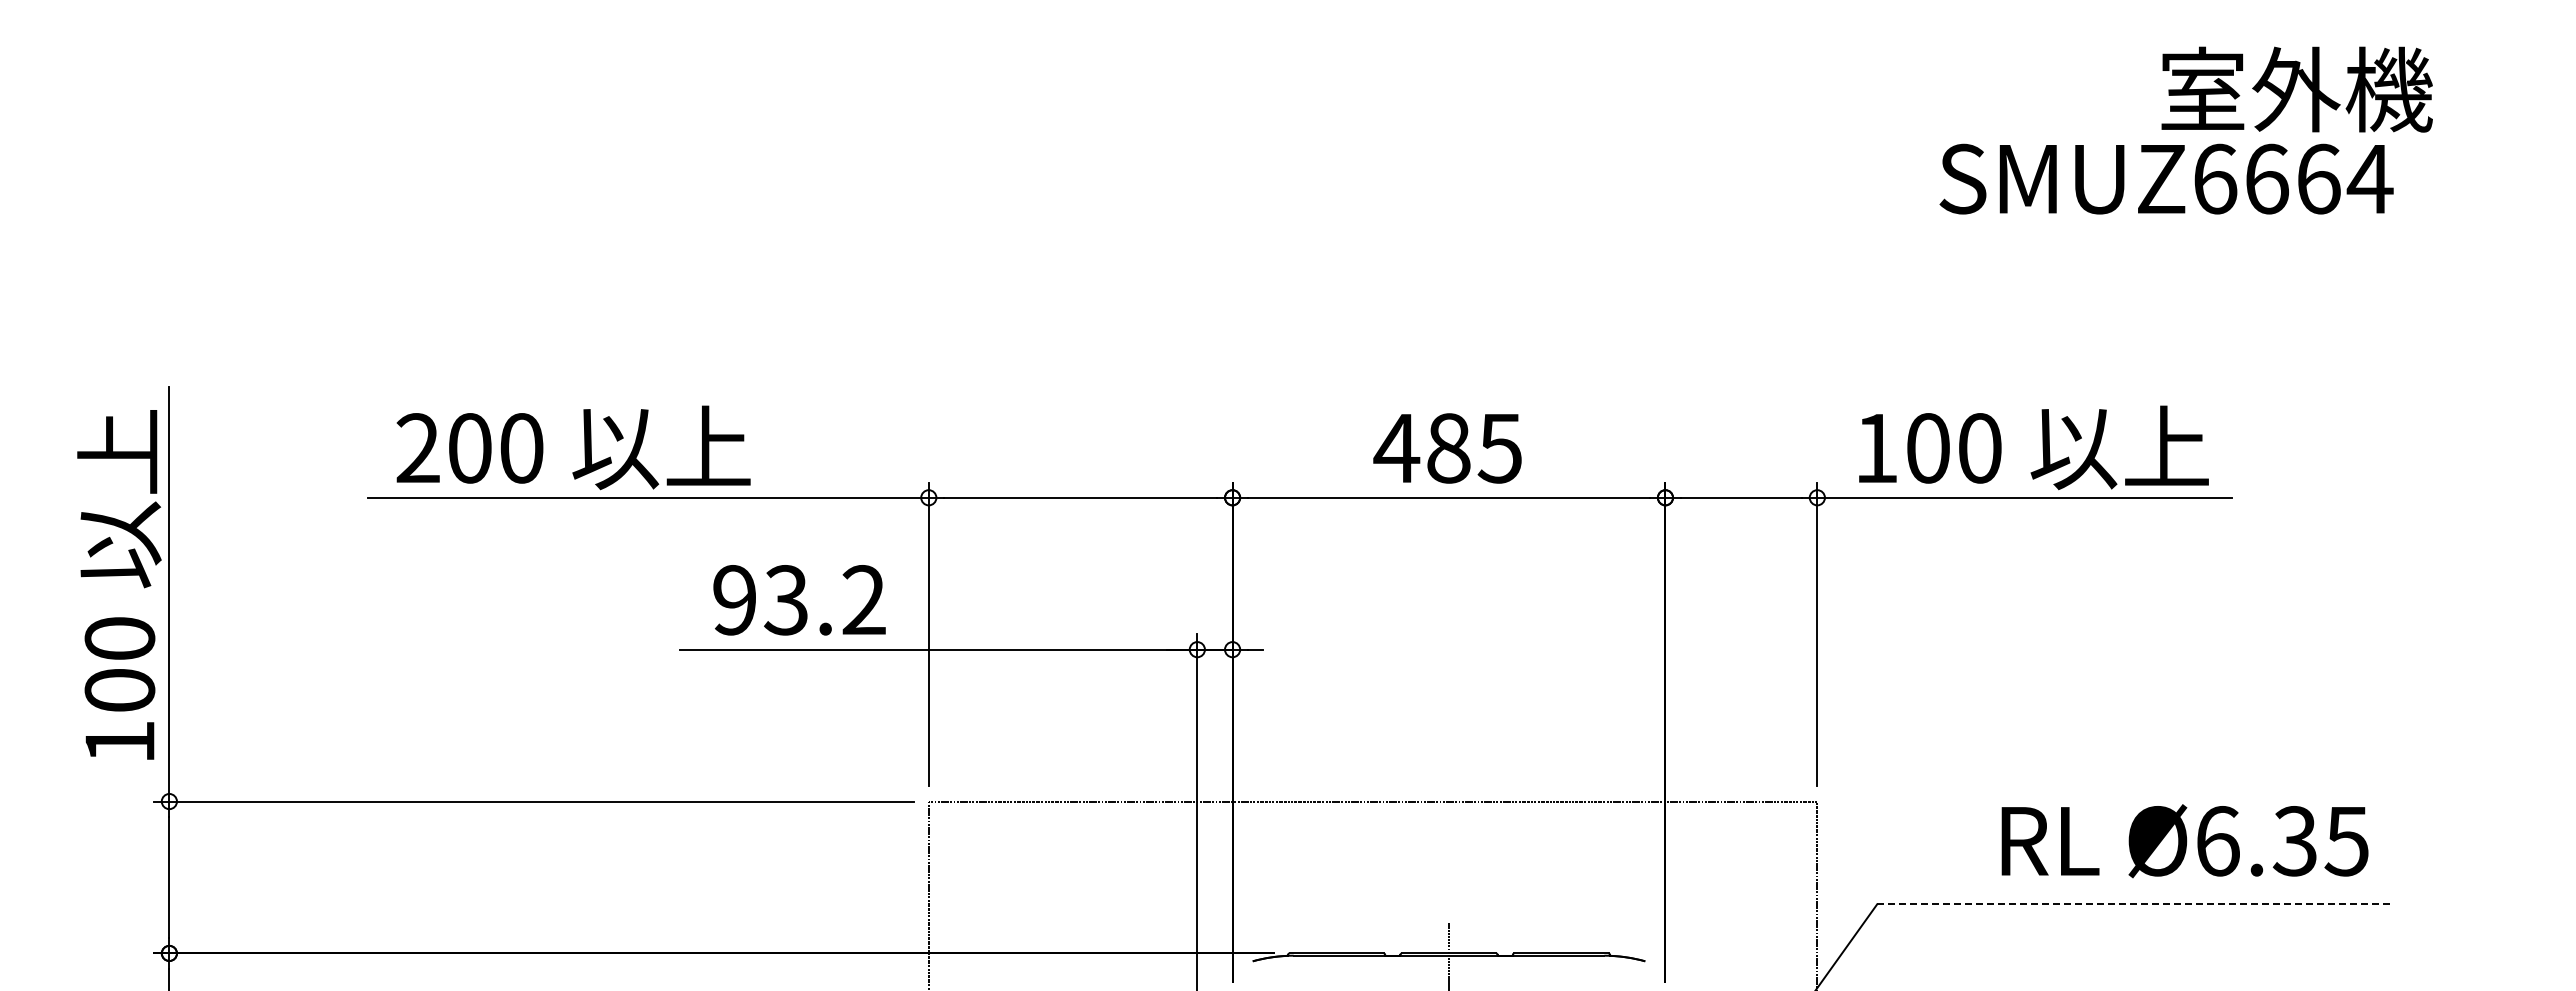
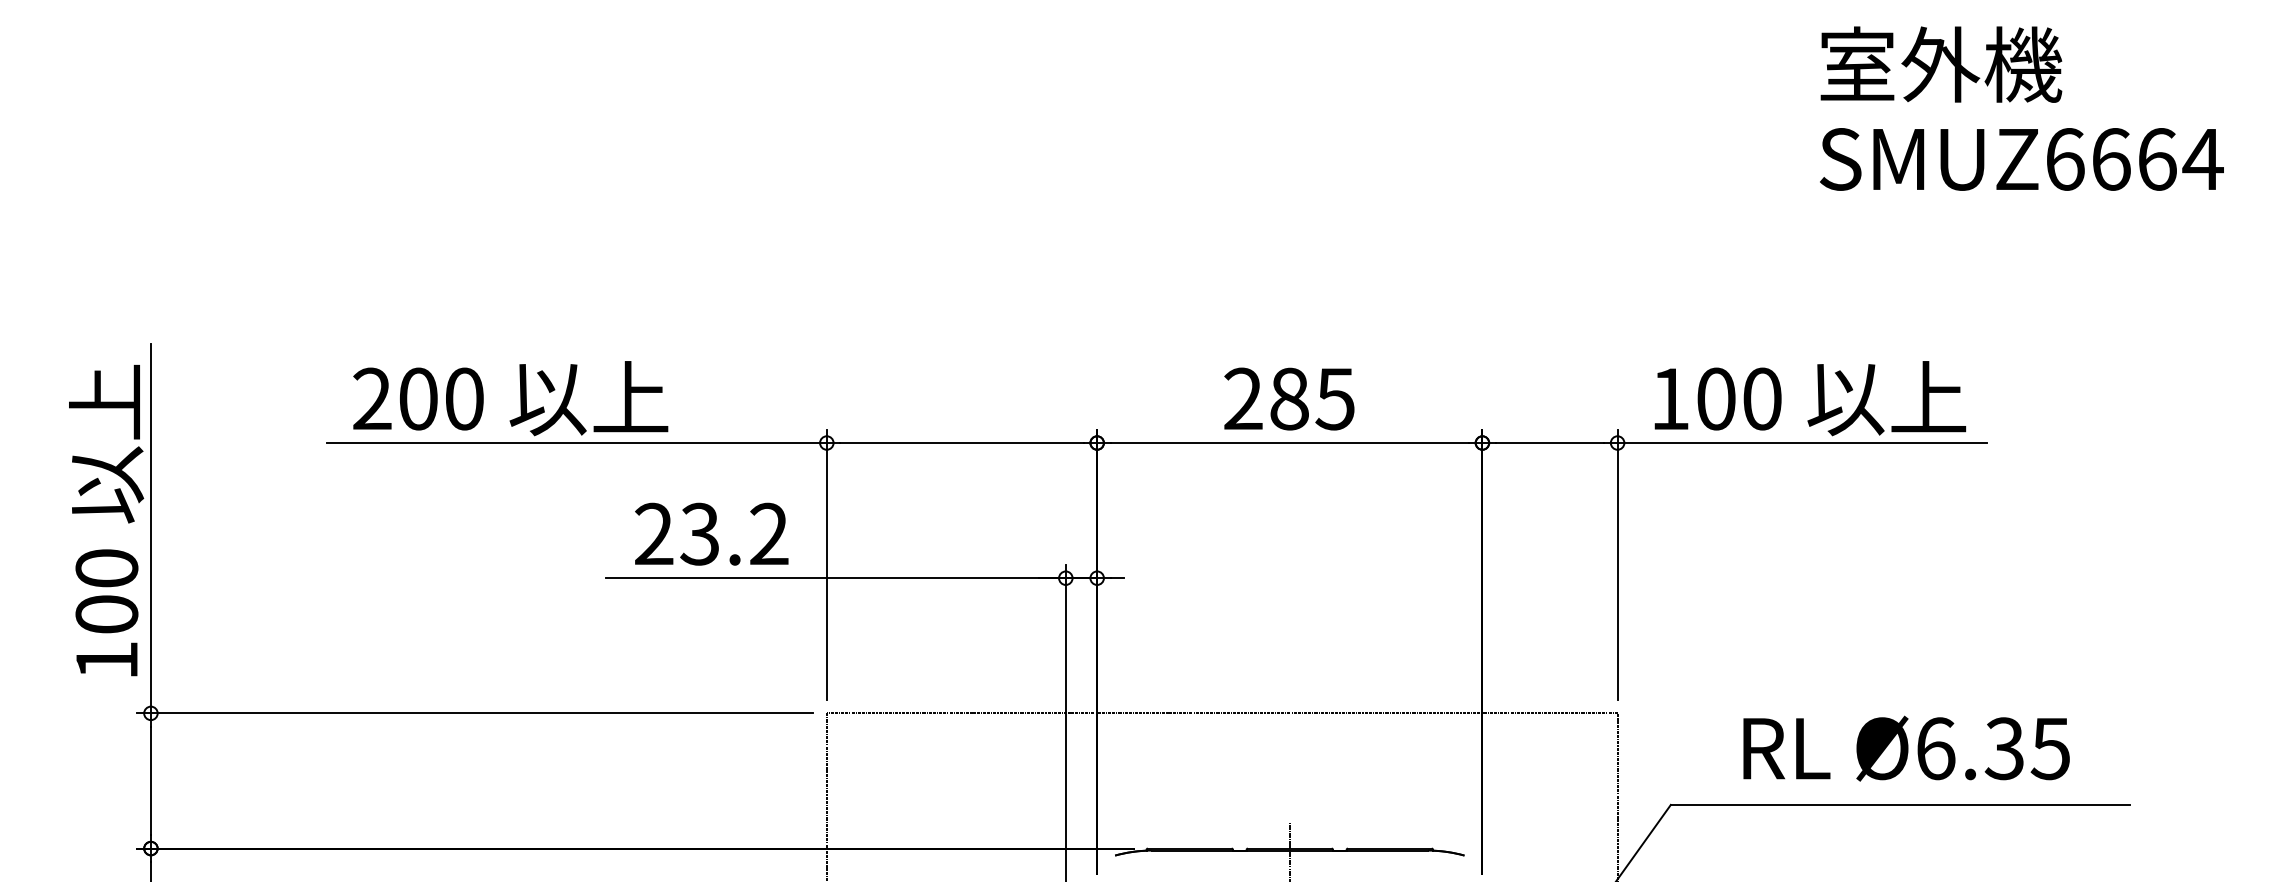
text: (2296, 89) -> (1940, 64), moved
text: (2166, 178) -> (2021, 158), moved
text: (1396, 447) -> (1243, 398), 485 -> 285
text: (734, 600) -> (653, 534), 93.2 -> 23.2
text: (2184, 841) -> (1906, 748), moved
line: (2135, 904) -> (1900, 805), dashed -> solid

